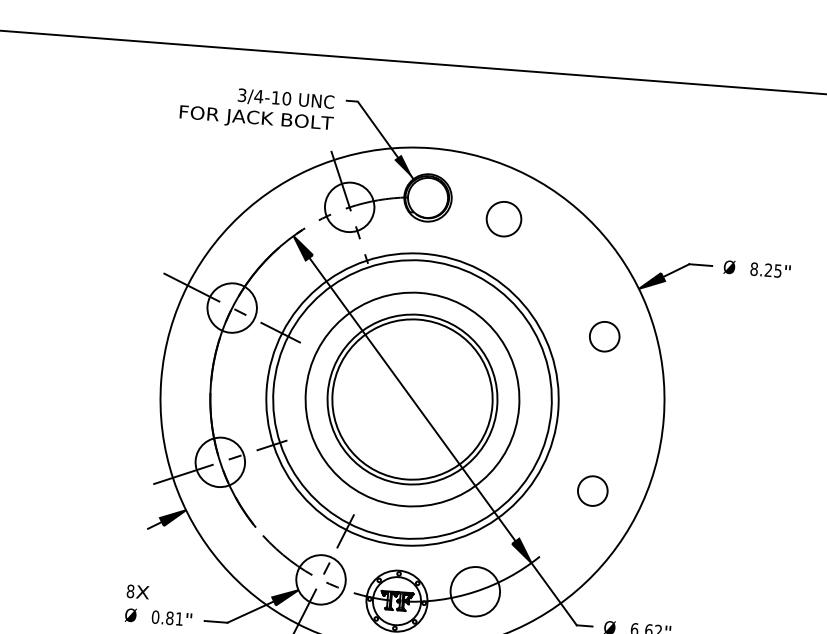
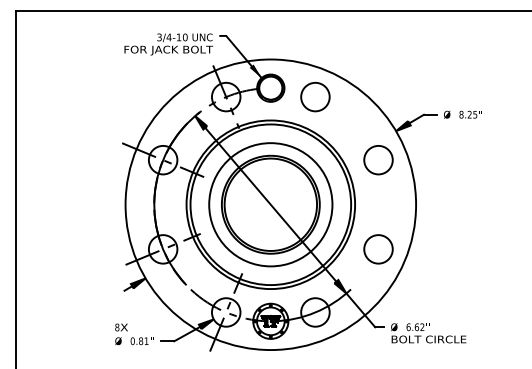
circle: (504, 218) -> (315, 96), size x1.43
circle: (604, 335) -> (378, 159), size x1.67
circle: (592, 491) -> (378, 249), size x1.67

